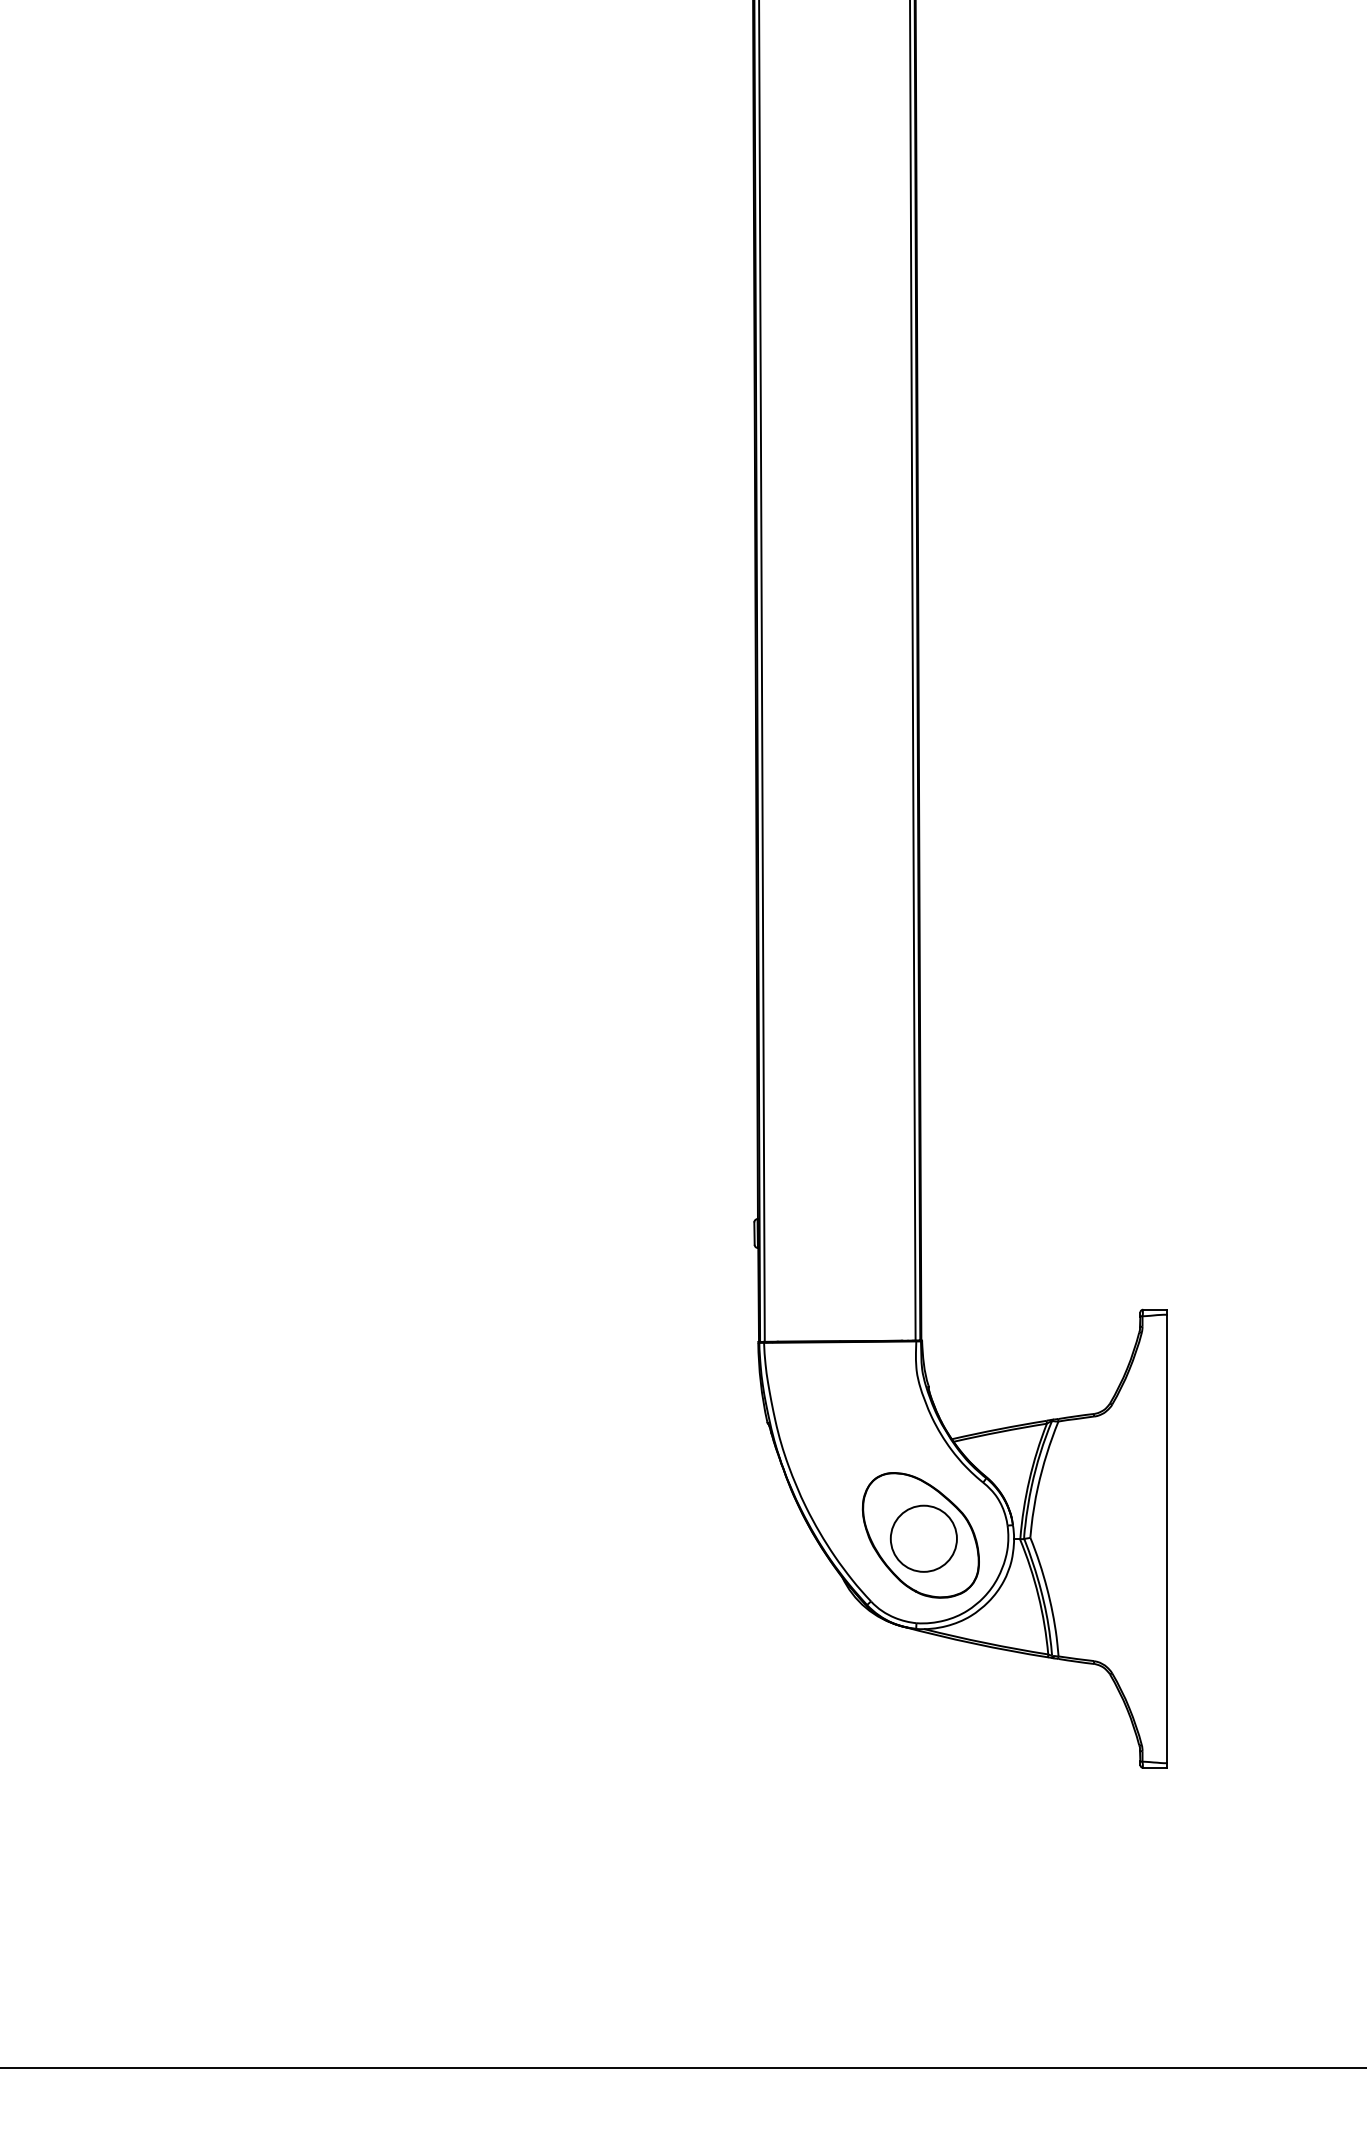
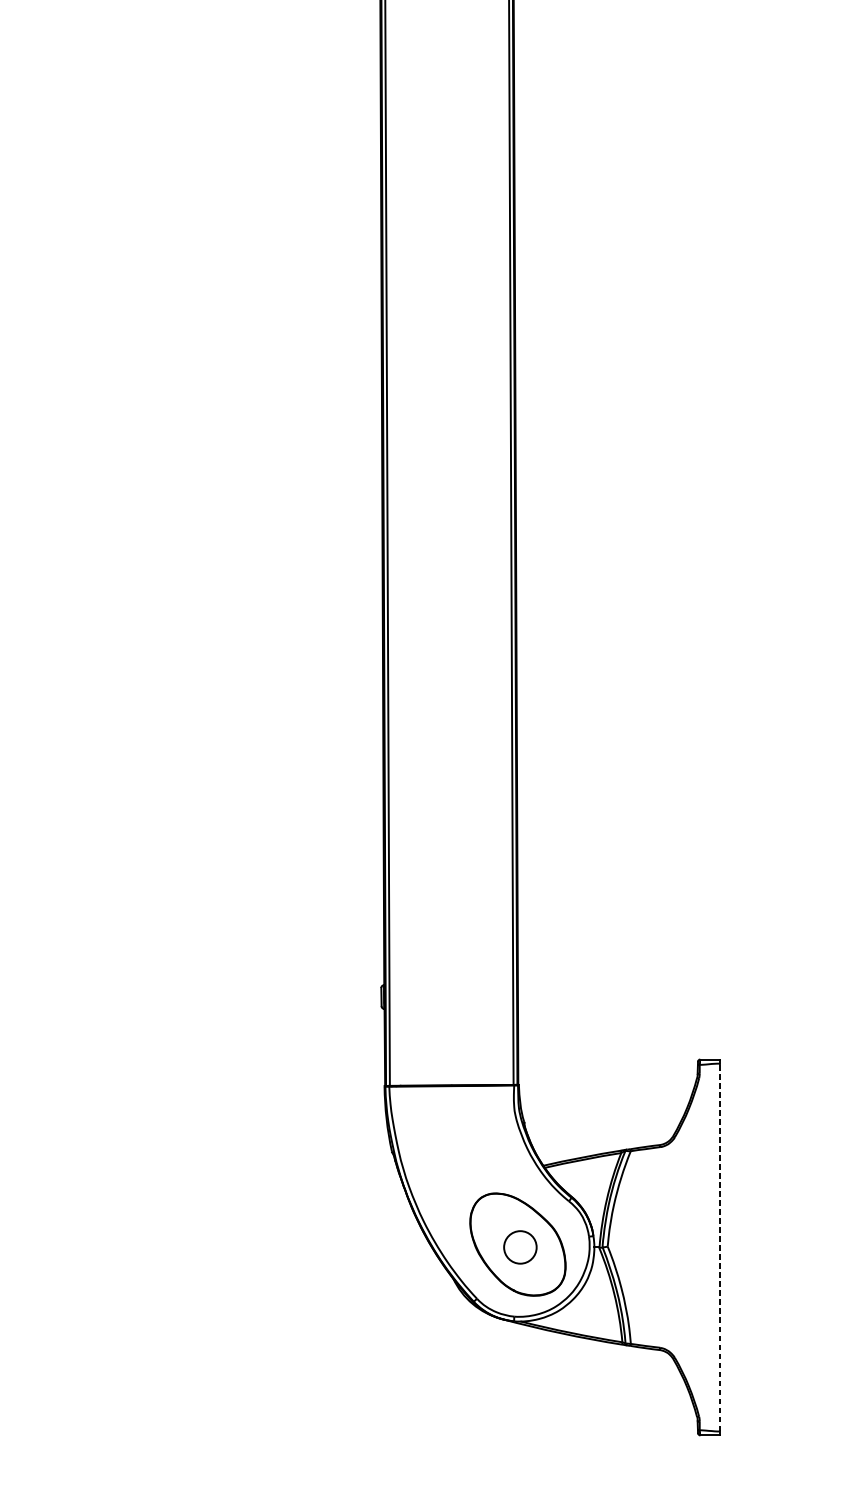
circle: (923, 1538) -> (520, 1247), size x0.6
line: (1167, 1538) -> (720, 1247), solid -> dashed

